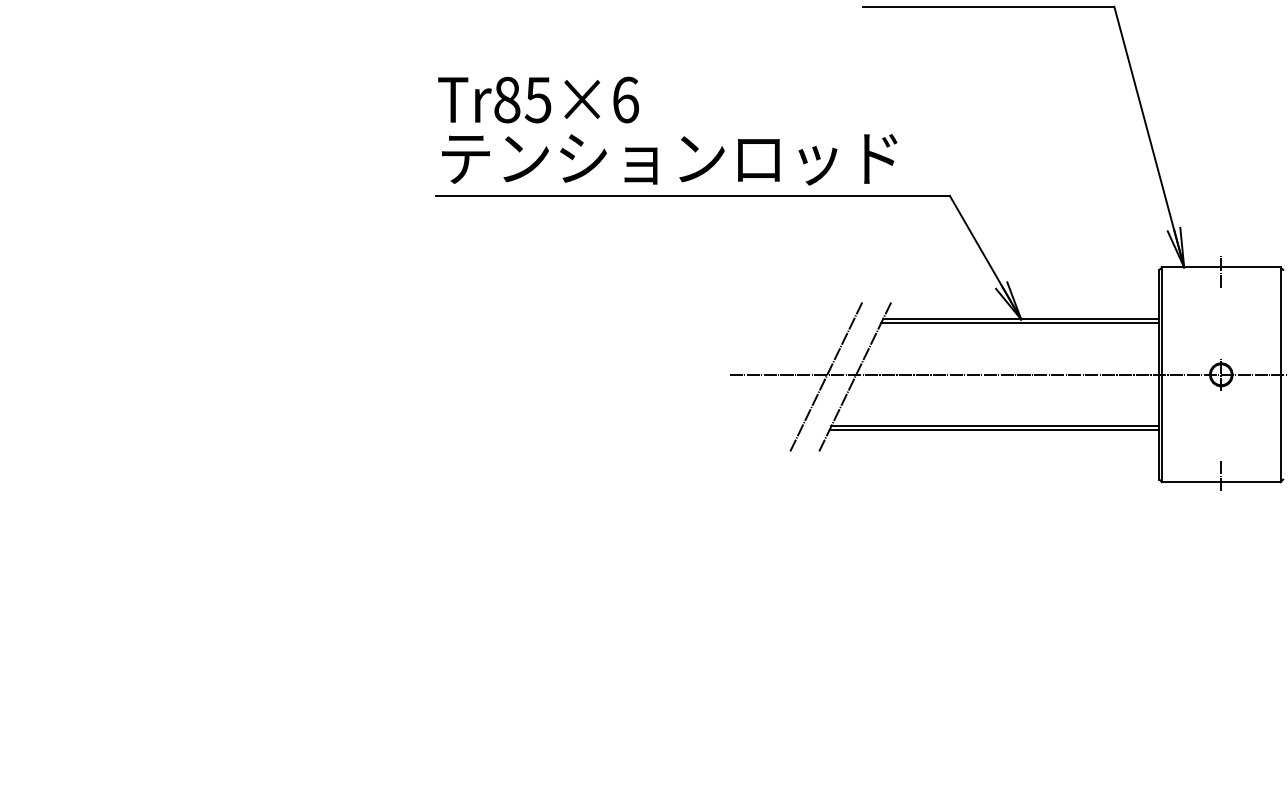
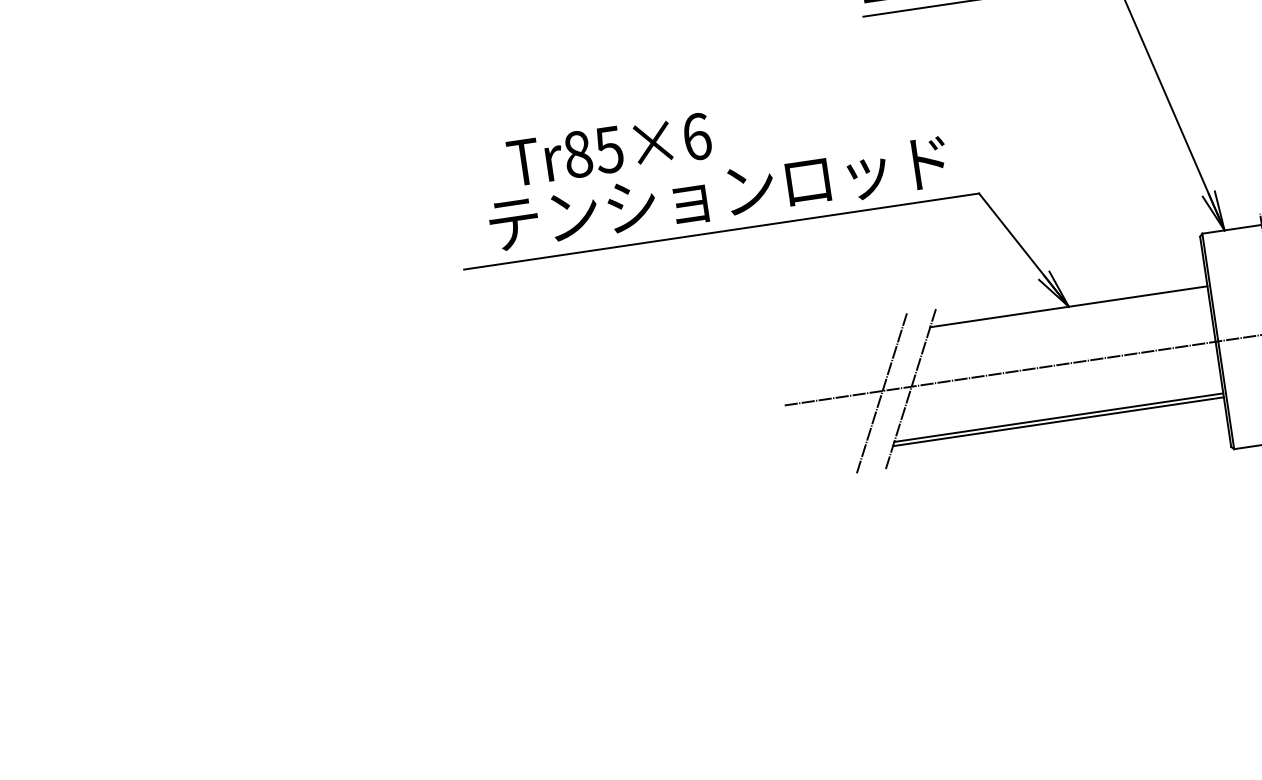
text: (538, 99) -> (609, 149), moved
text: (669, 159) -> (718, 194), moved
line: (1020, 323) -> (1068, 310), removed

